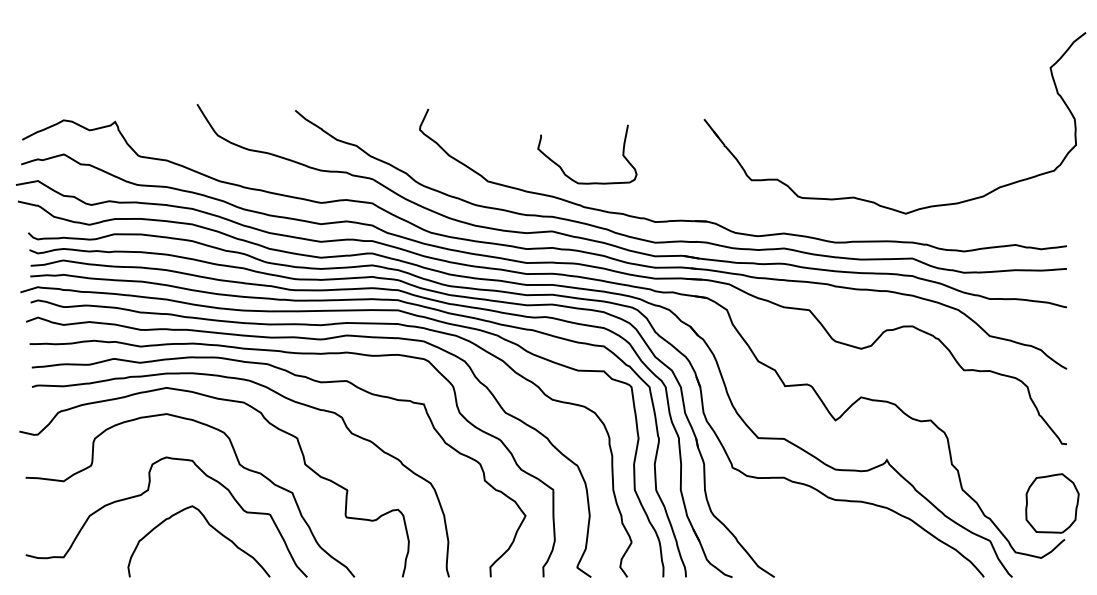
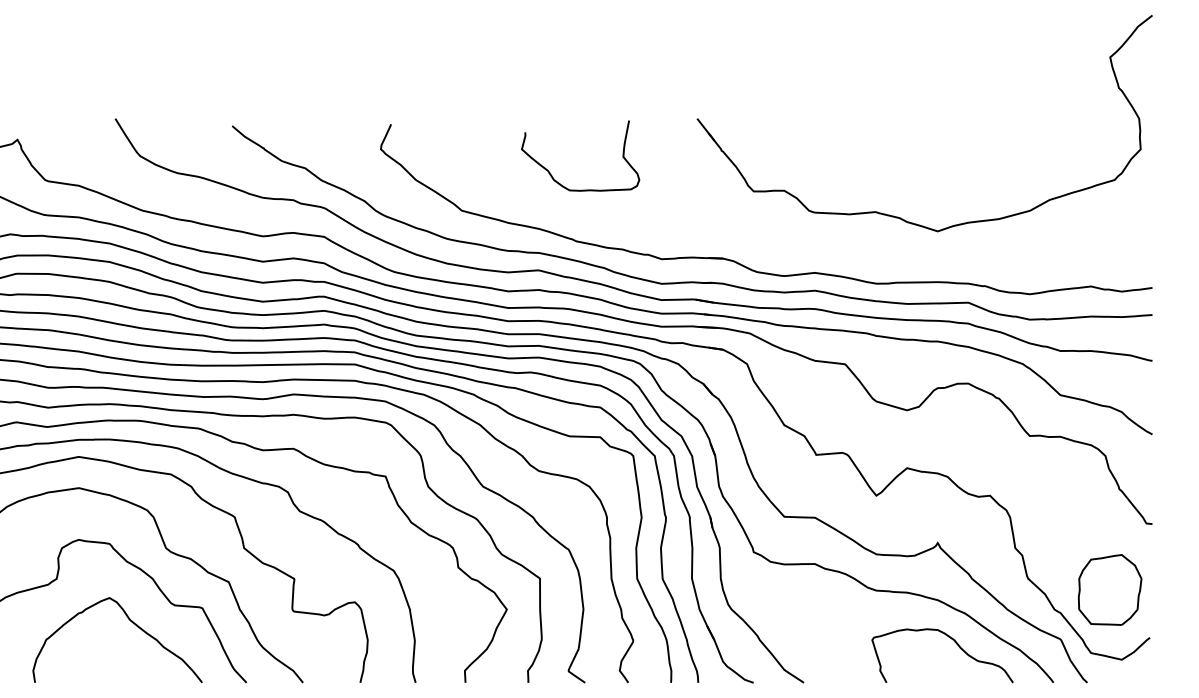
curve: (587, 182) -> (580, 189), moved
part: (874, 201) -> (900, 216), moved
part: (1052, 503) -> (1110, 590), moved
curve: (901, 544) -> (955, 643), added

